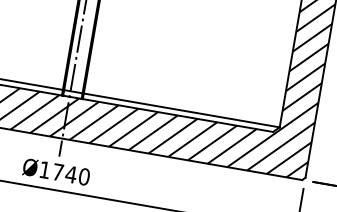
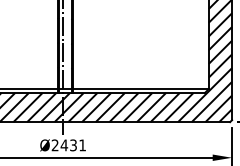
text: (64, 173) -> (68, 145), Ø1740 -> Ø2431

